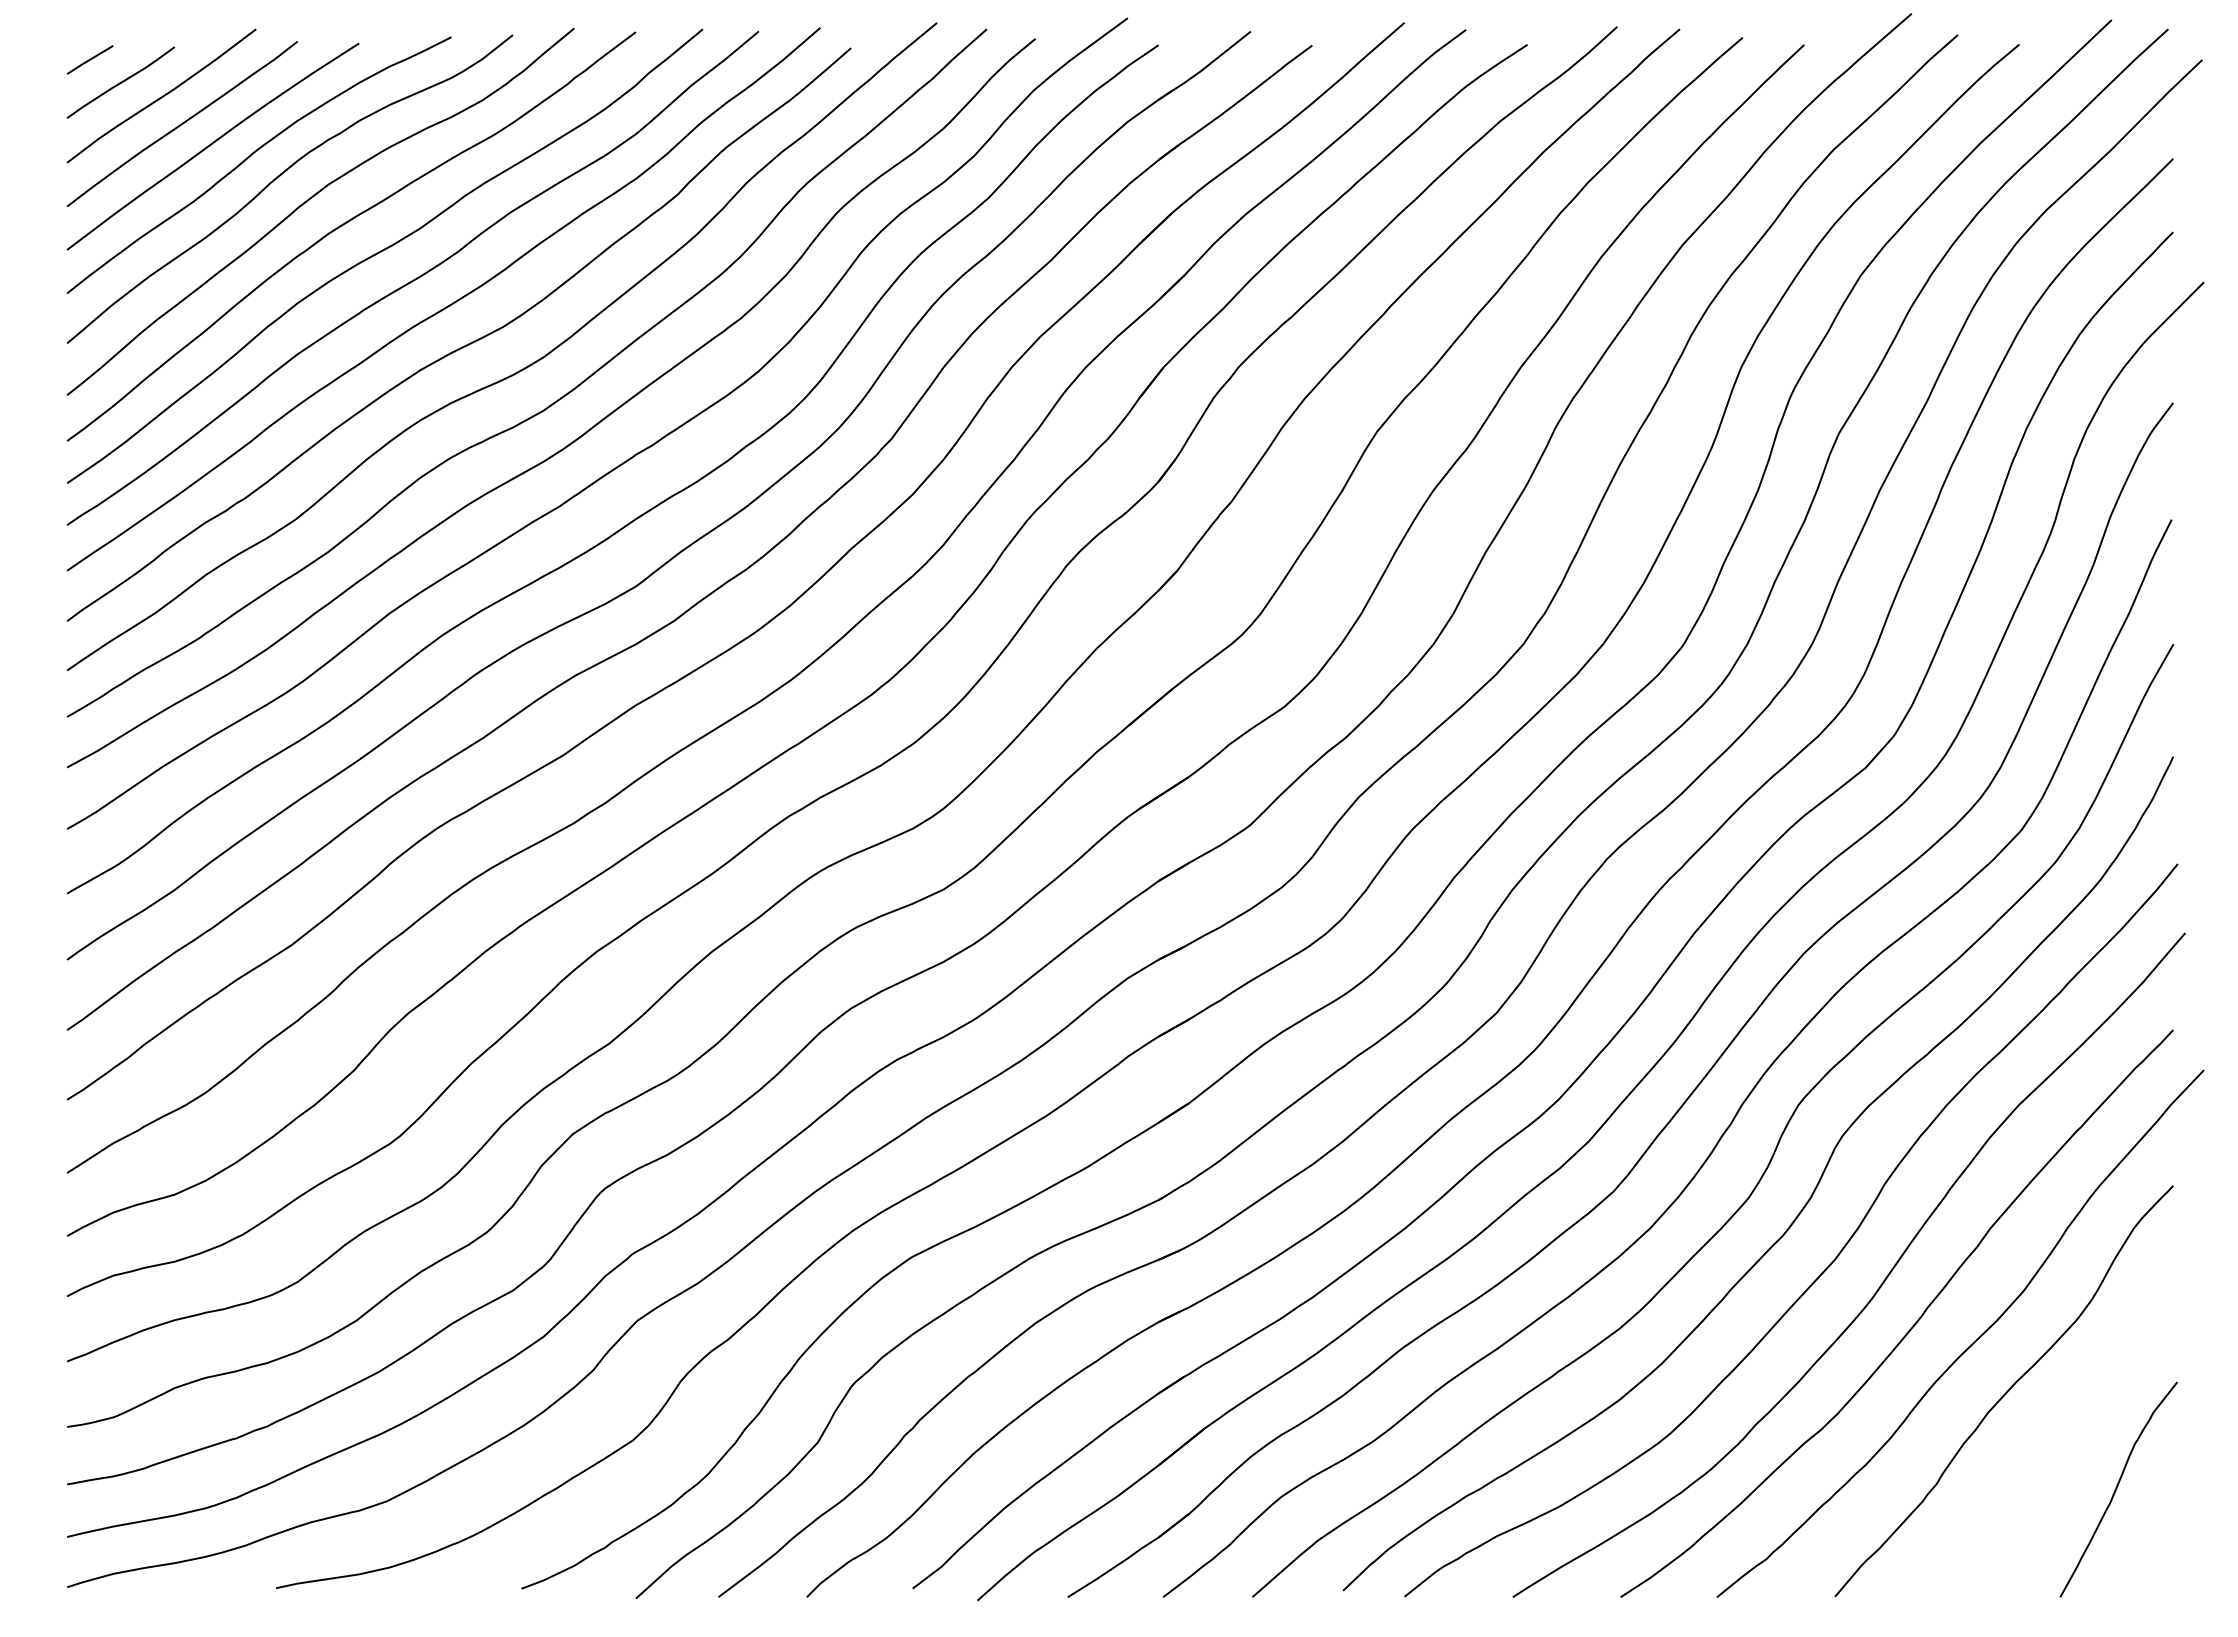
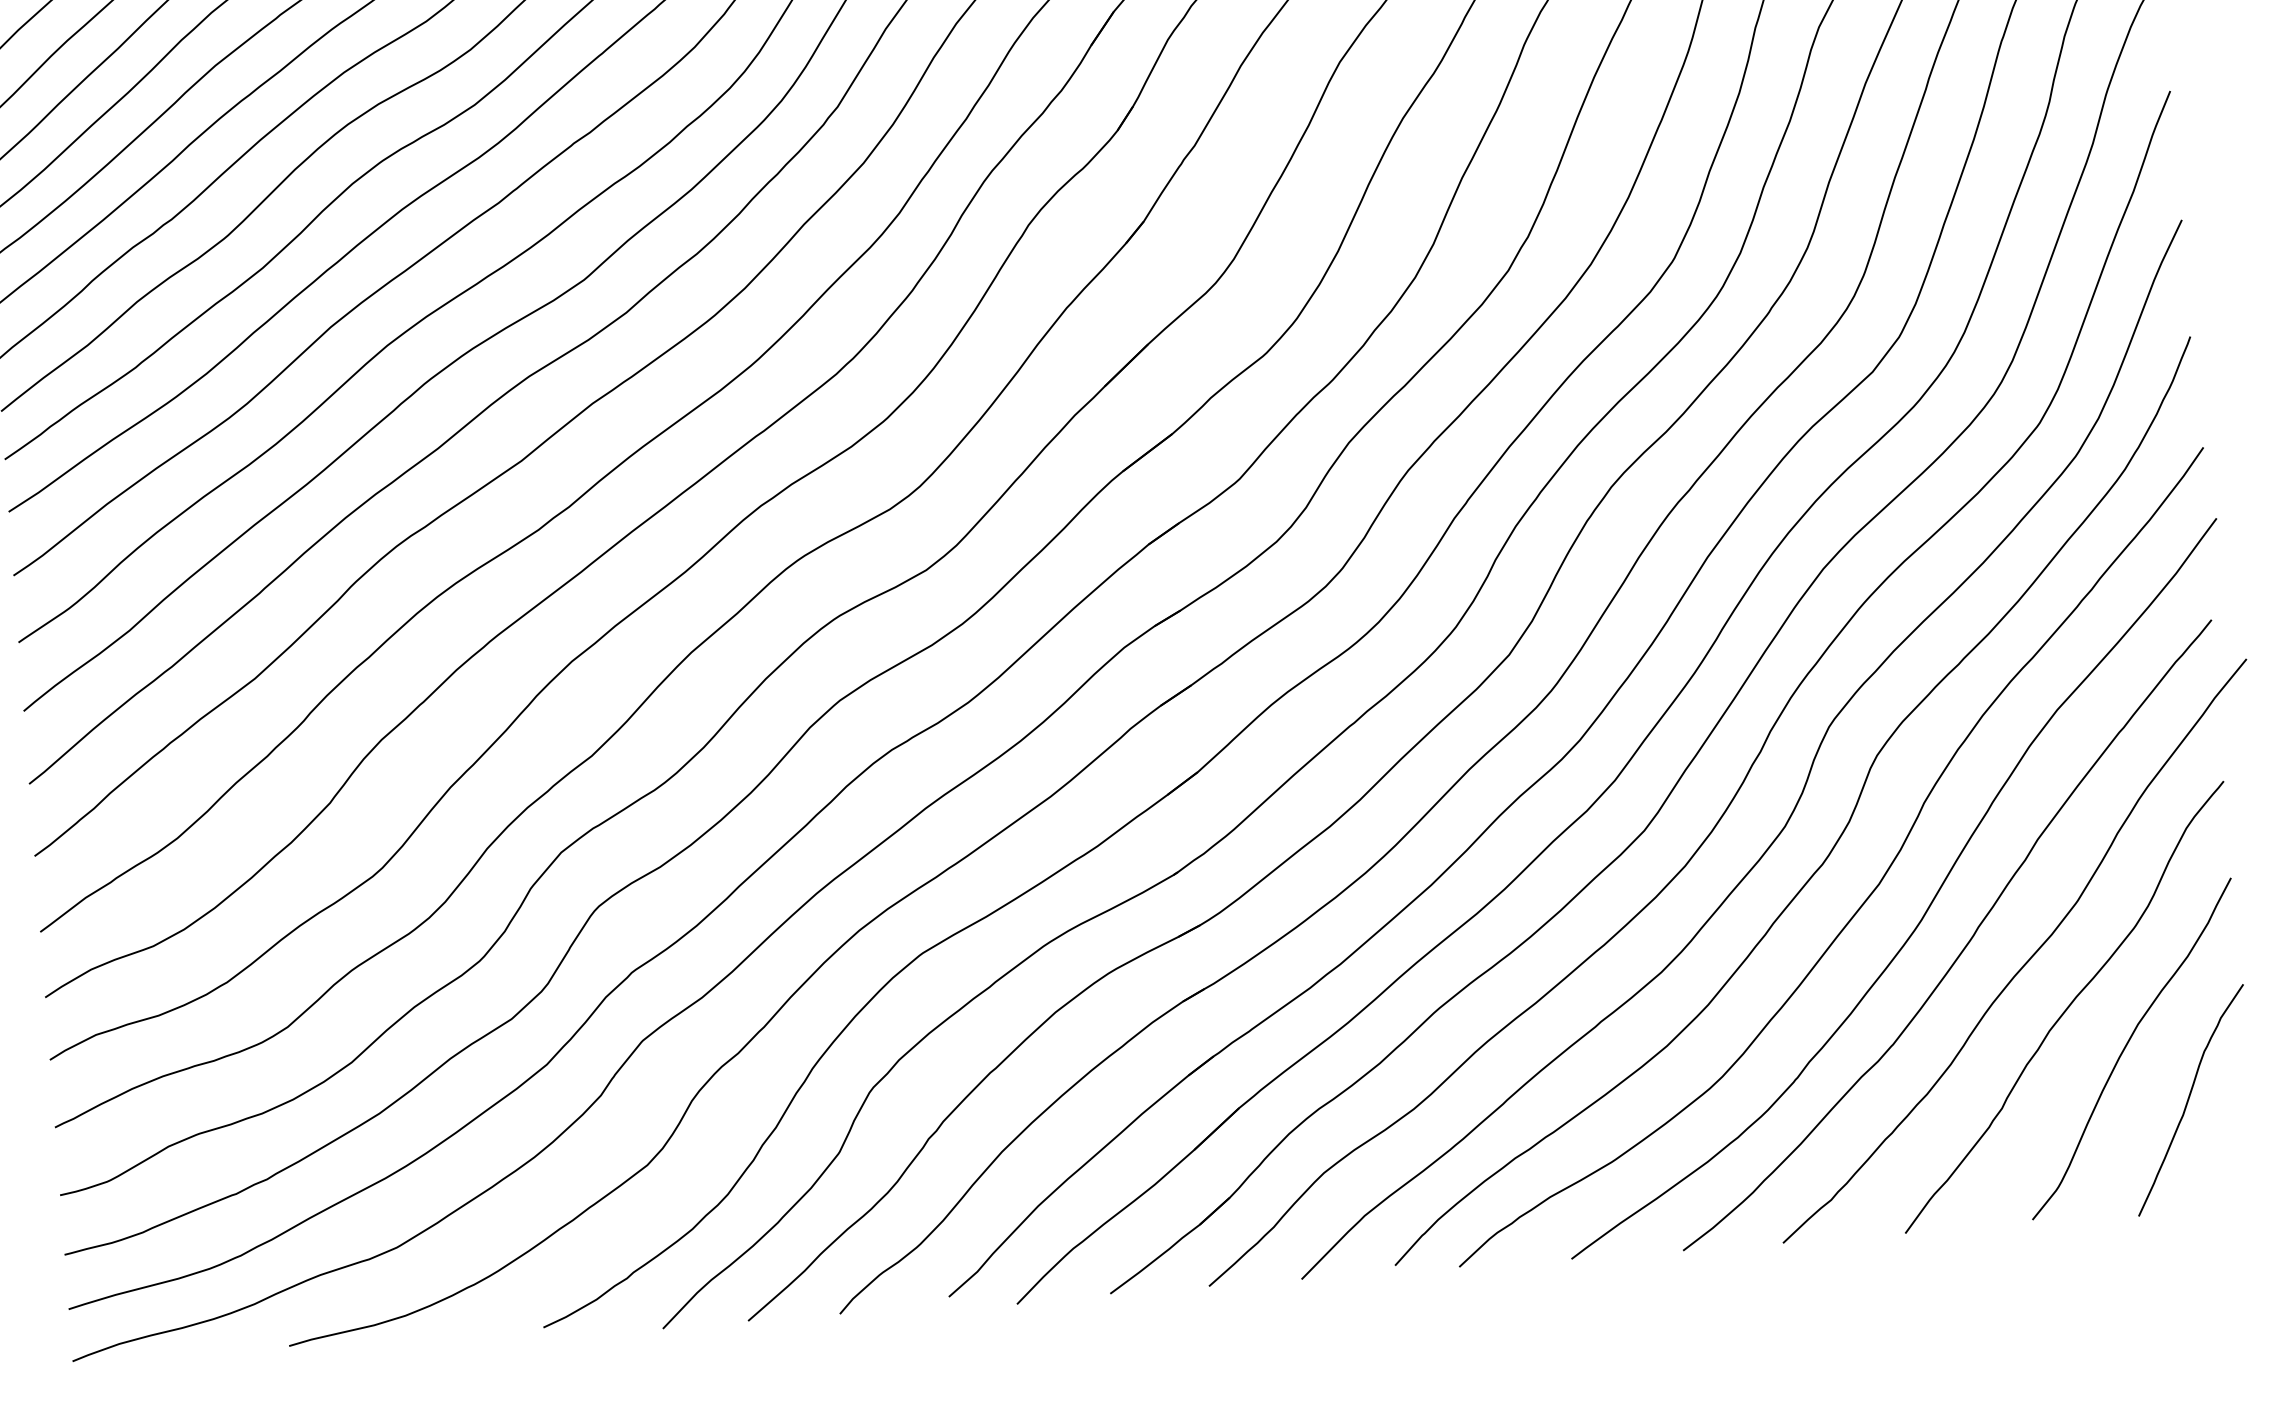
curve: (2062, 1431) -> (2128, 1044), added

